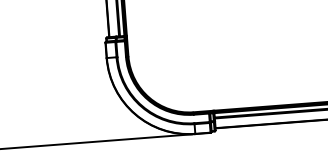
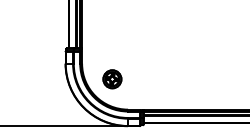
part: (170, 74) -> (112, 79), added

